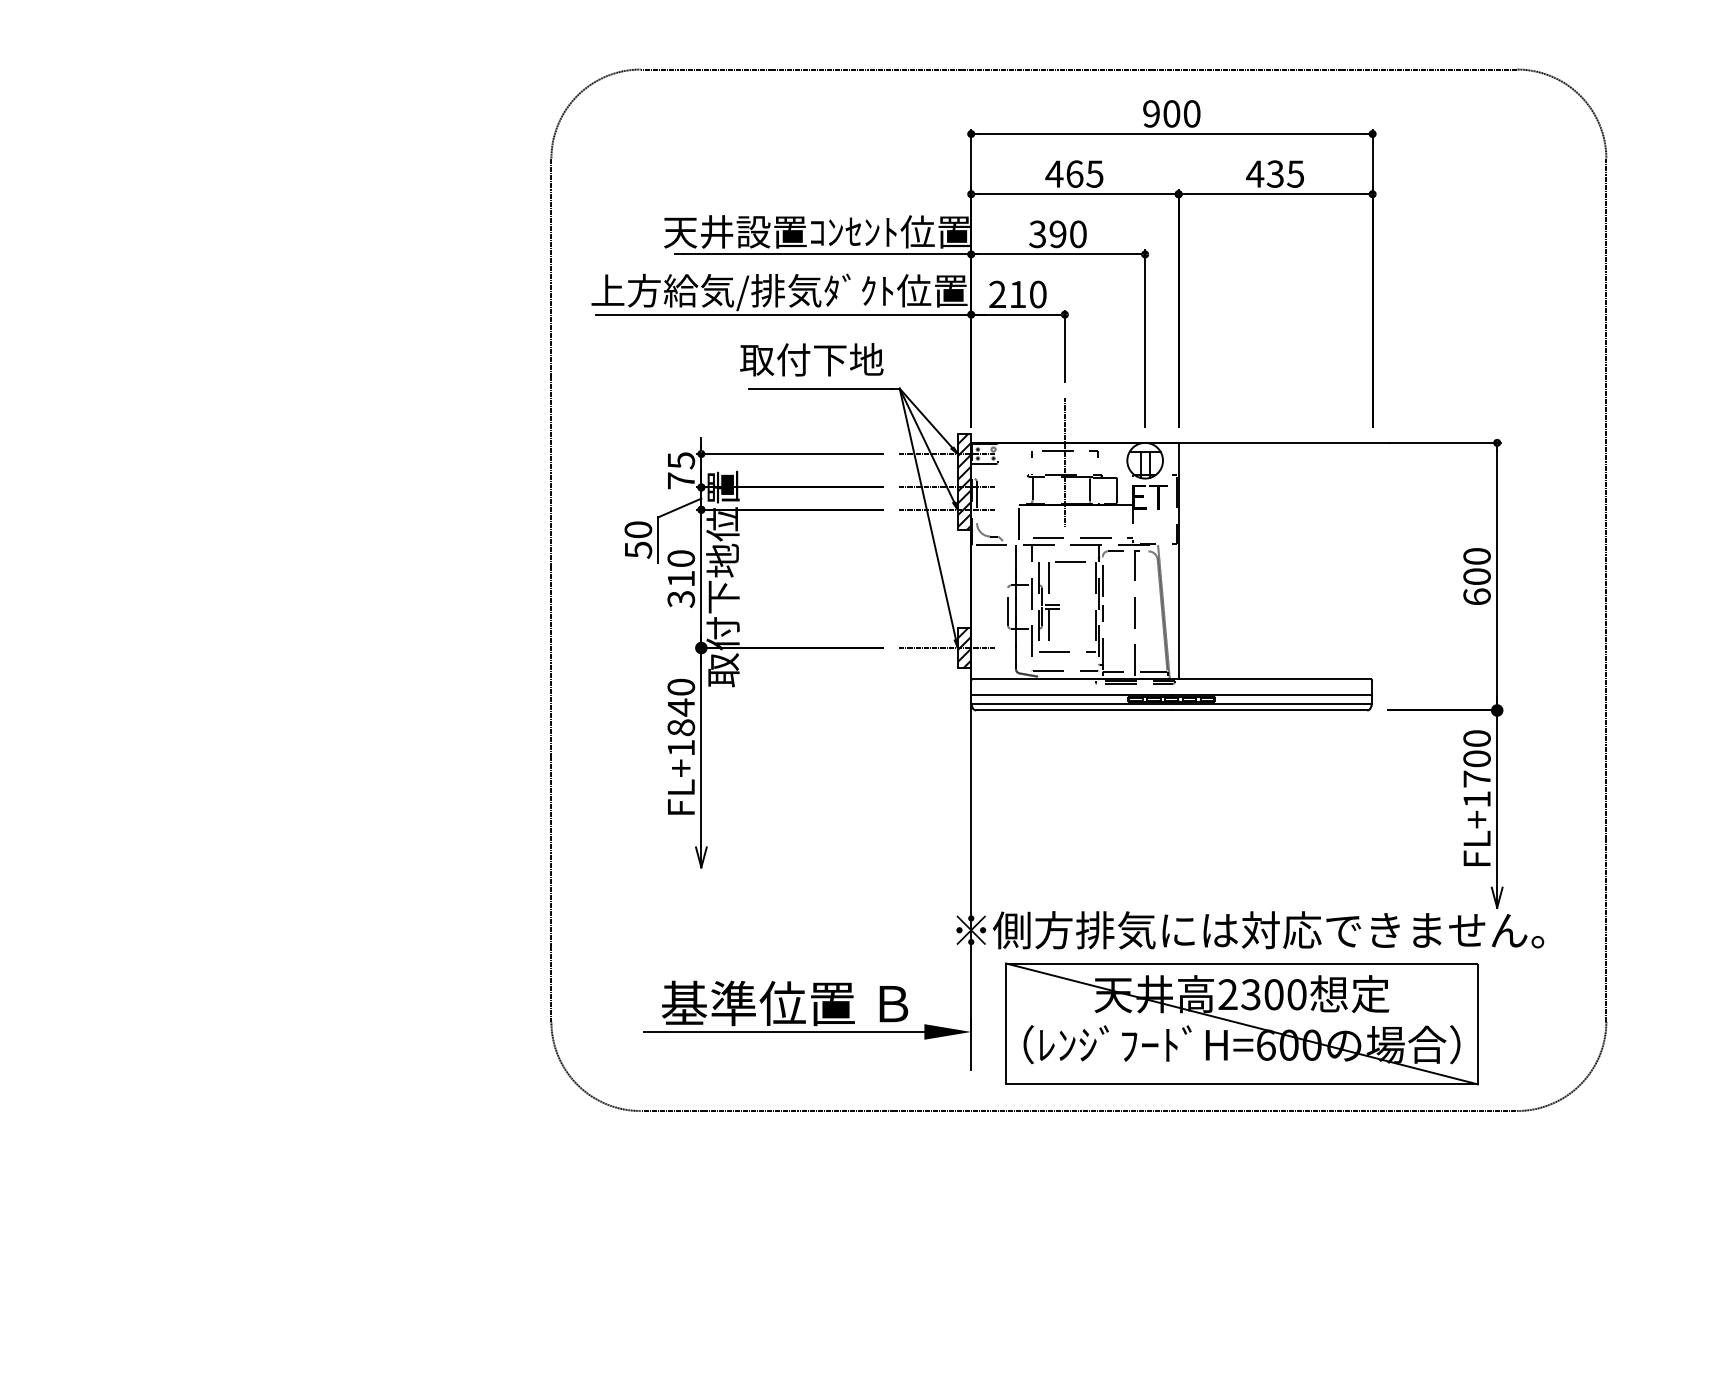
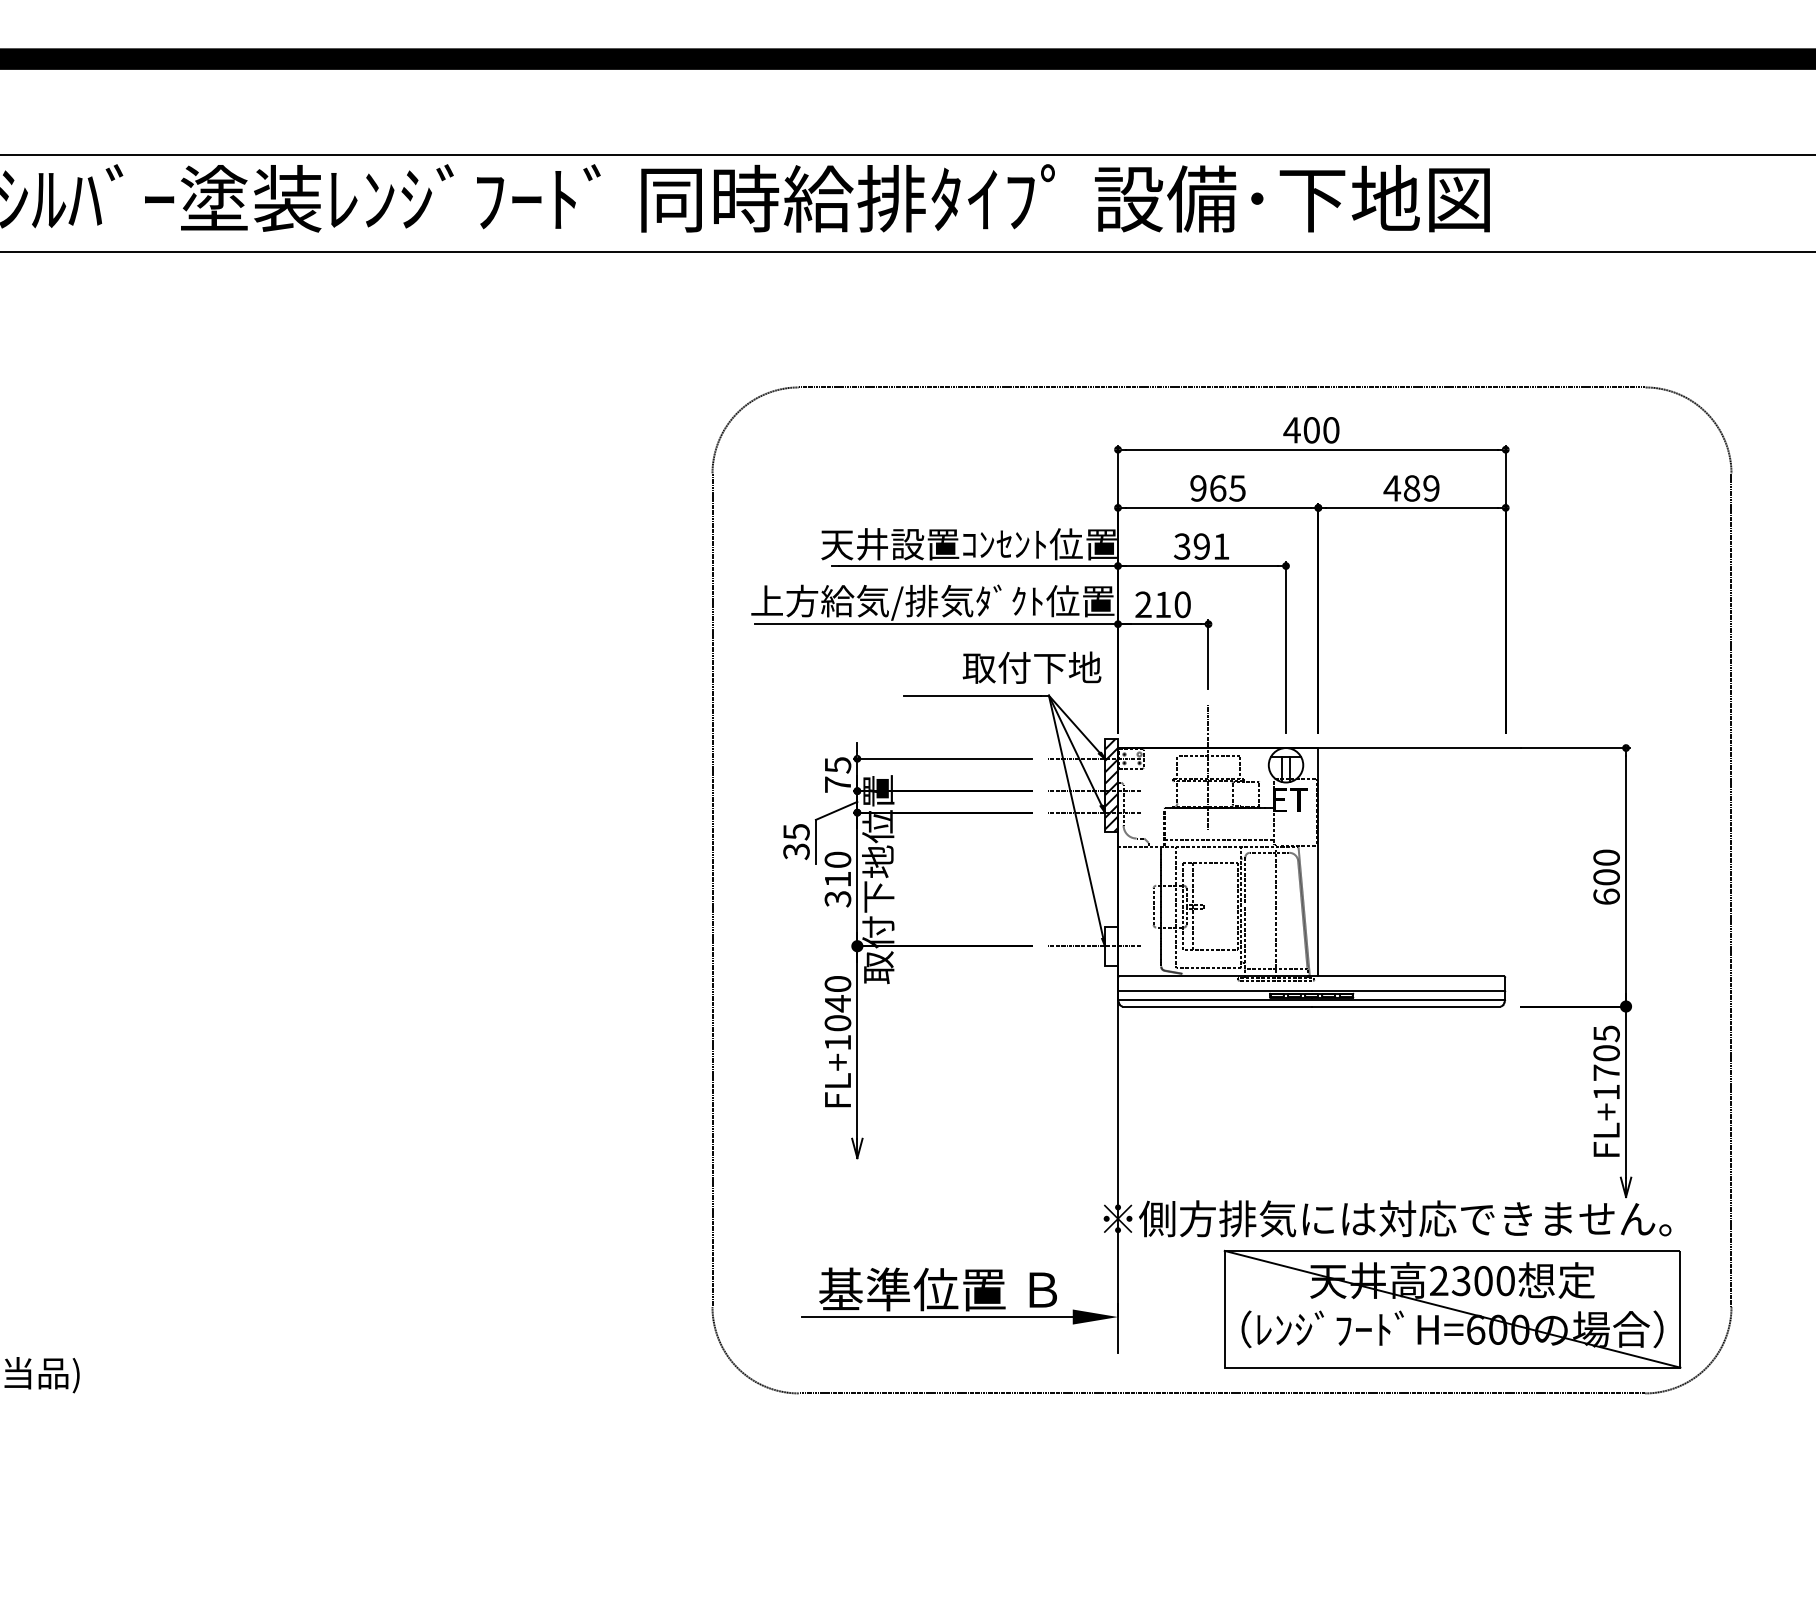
text: (1150, 114) -> (1291, 430), 900 -> 400
text: (1054, 174) -> (1198, 488), 465 -> 965
text: (1285, 174) -> (1421, 488), 435 -> 489
text: (1078, 234) -> (1221, 546), 390 -> 391
text: (811, 359) -> (1031, 667), moved
text: (638, 539) -> (796, 841), 50 -> 35
hatch: (964, 647) -> (1111, 945), removed
text: (681, 728) -> (838, 1023), FL+1840 -> FL+1040
text: (1476, 738) -> (1606, 1033), FL+1700 -> FL+1705
part: (1241, 1023) -> (1452, 1308), moved

